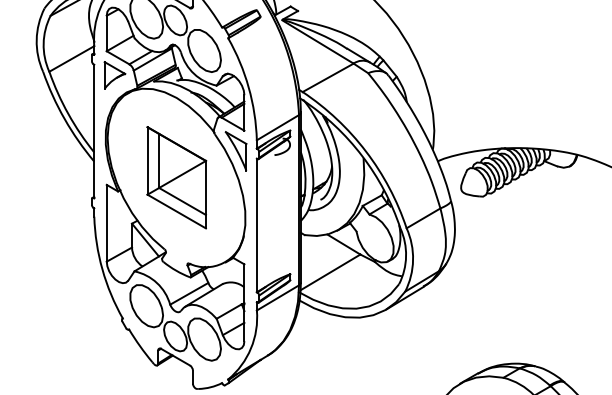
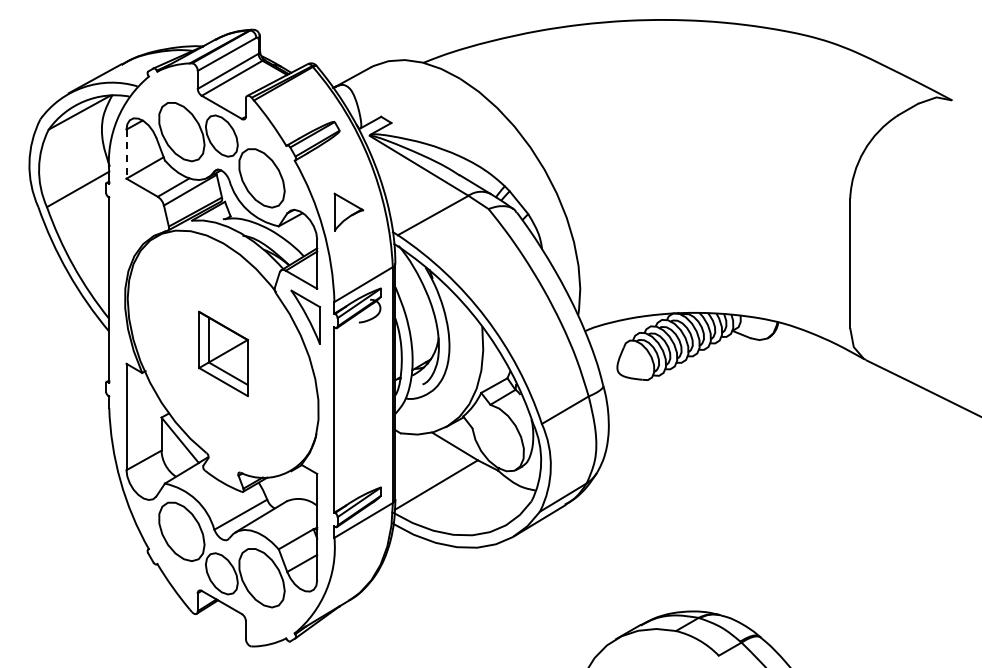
line: (106, 33) -> (126, 154), solid -> dashed
part: (114, 74) -> (348, 211), moved
part: (176, 177) -> (223, 353), size x0.6

